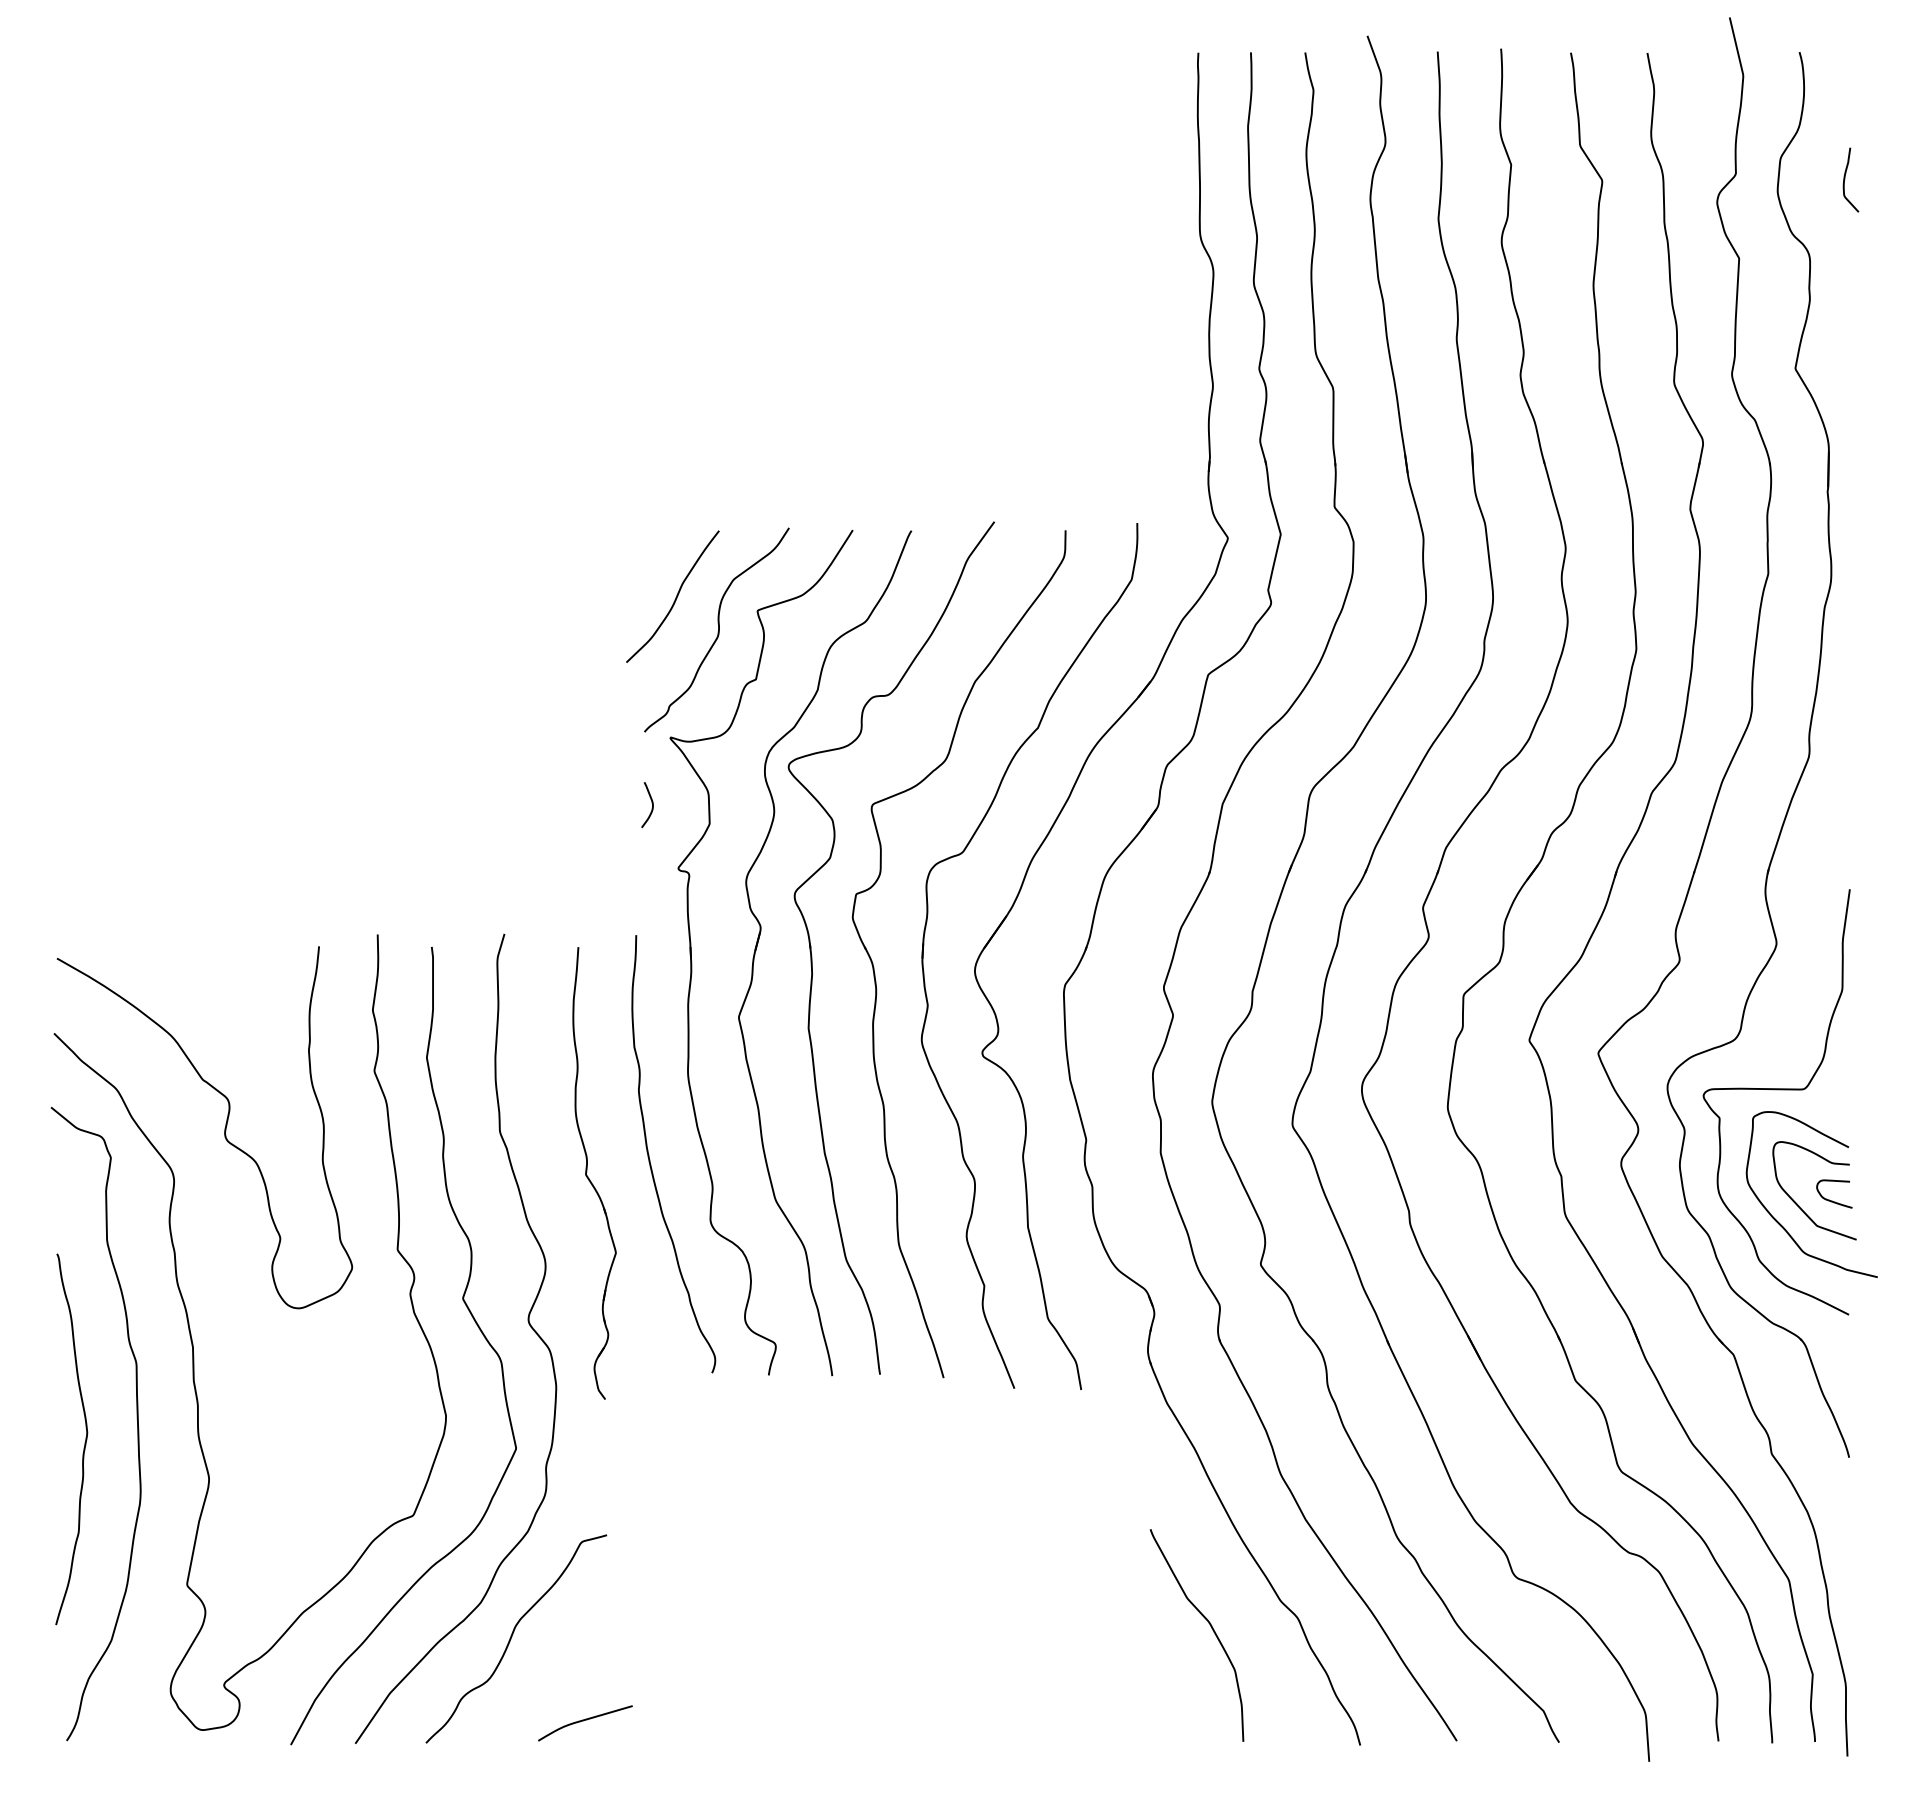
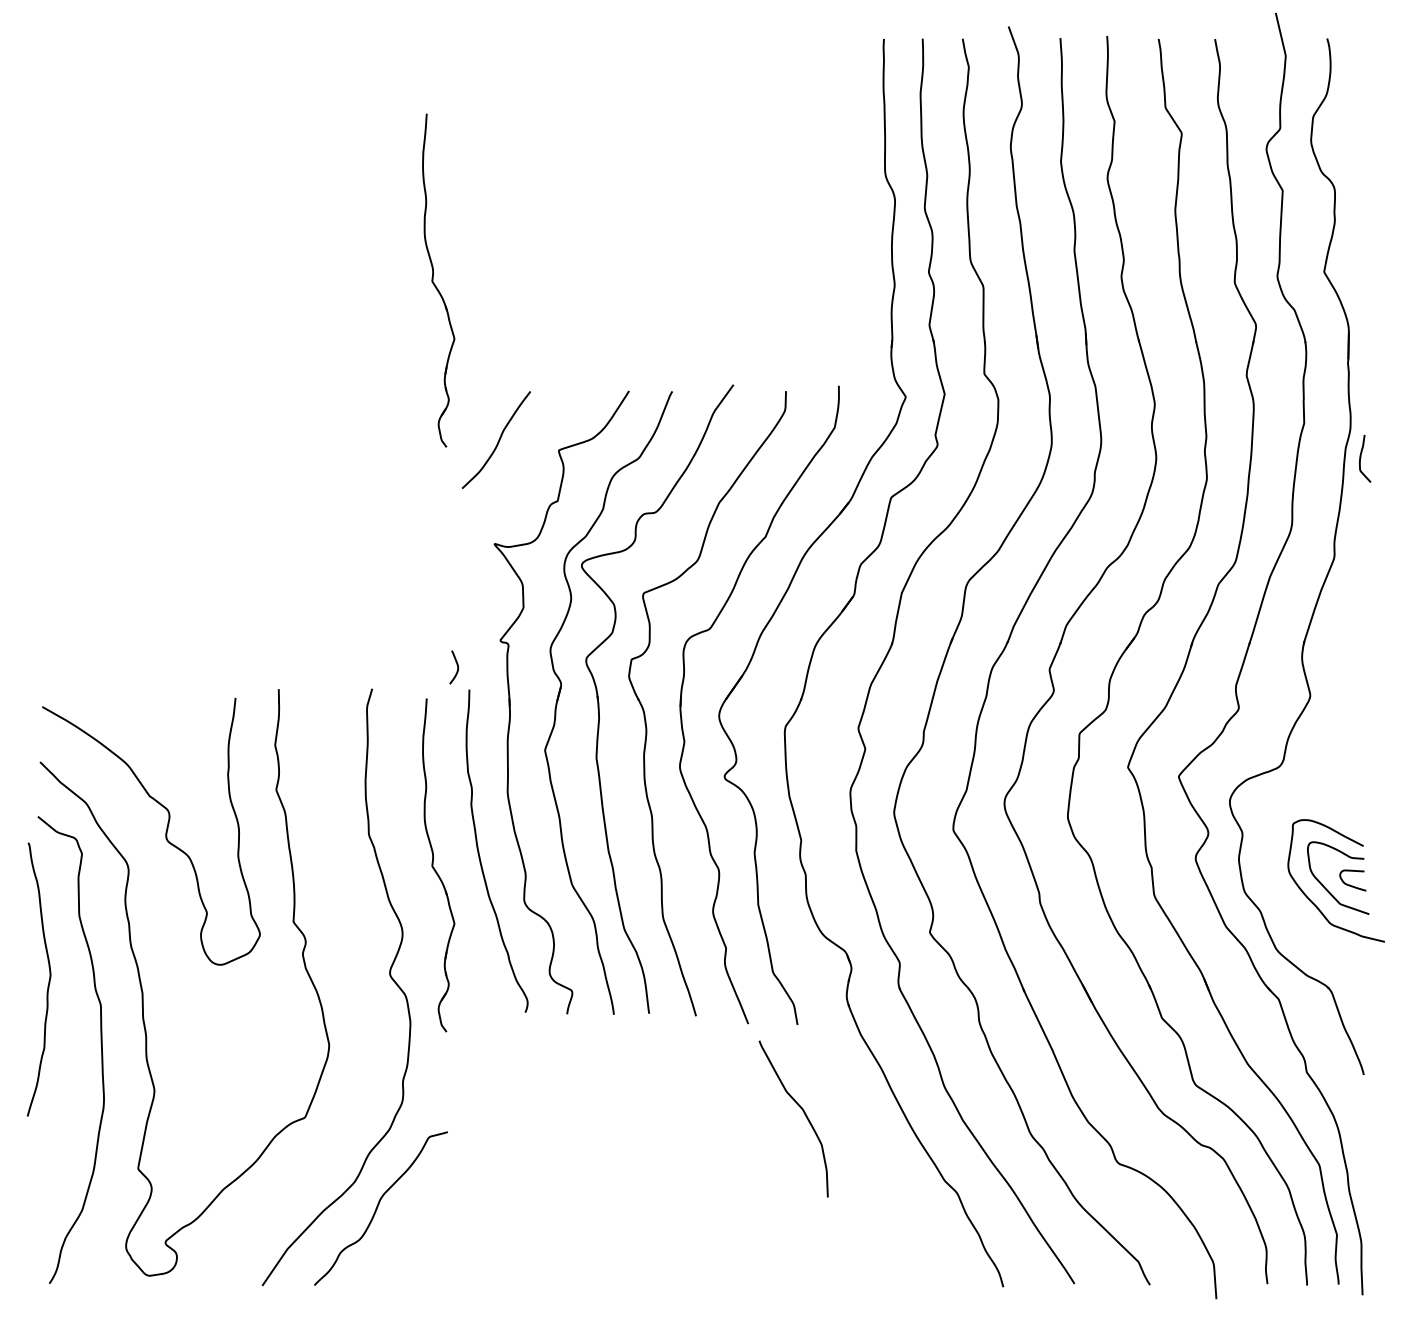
curve: (1845, 179) -> (1361, 458), moved
part: (588, 383) -> (434, 282), added
curve: (718, 629) -> (530, 464), removed
curve: (651, 803) -> (457, 666), moved
curve: (1776, 1090) -> (1310, 804), removed
curve: (468, 1311) -> (345, 967), removed
curve: (84, 1442) -> (48, 981), moved
curve: (1211, 1628) -> (804, 1113), moved
curve: (583, 1721) -> (430, 1269), removed

